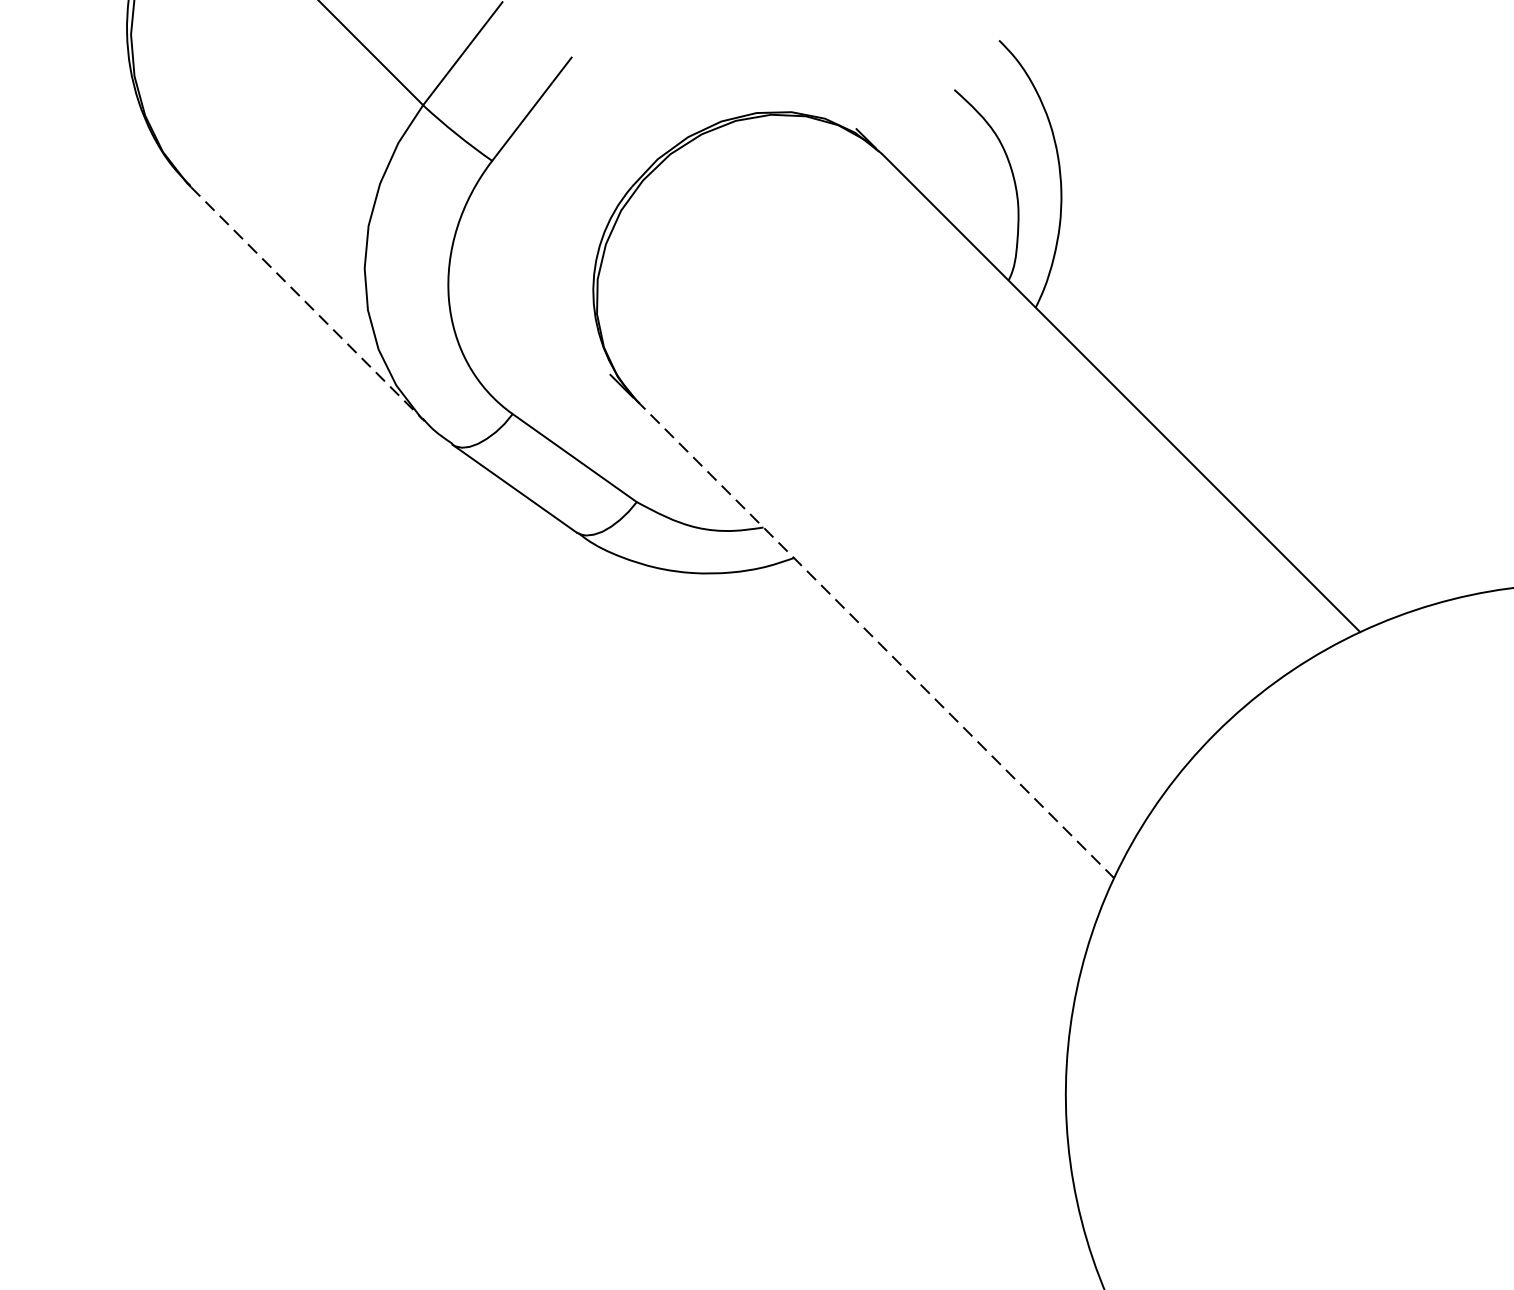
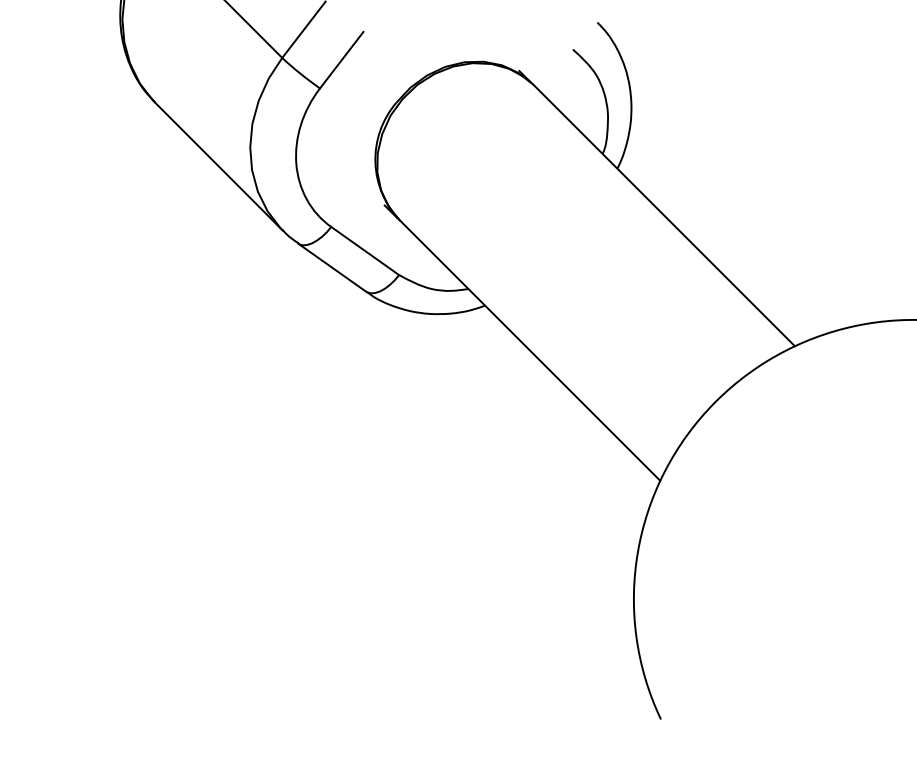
line: (308, 305) -> (219, 167), dashed -> solid
line: (875, 639) -> (529, 350), dashed -> solid

